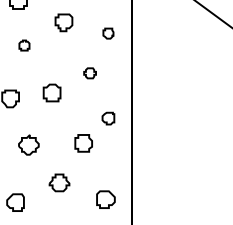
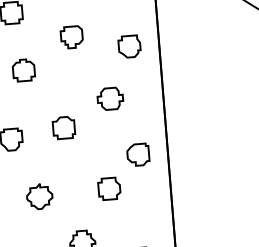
part: (108, 33) -> (129, 46), size x1.67
part: (24, 45) -> (23, 70), size x1.67
part: (89, 73) -> (109, 99), size x1.67
part: (108, 118) -> (138, 154), size x1.43

